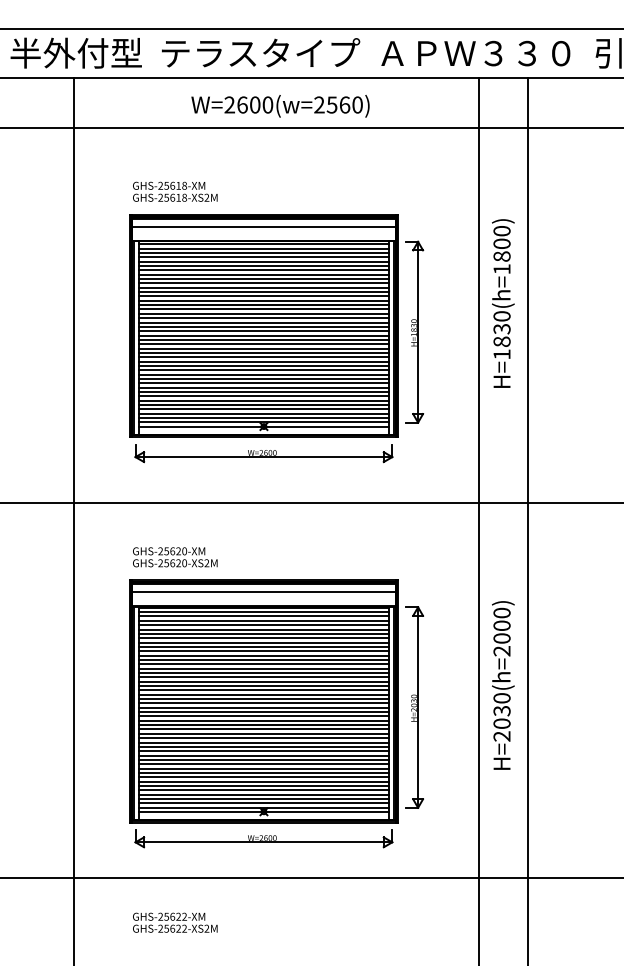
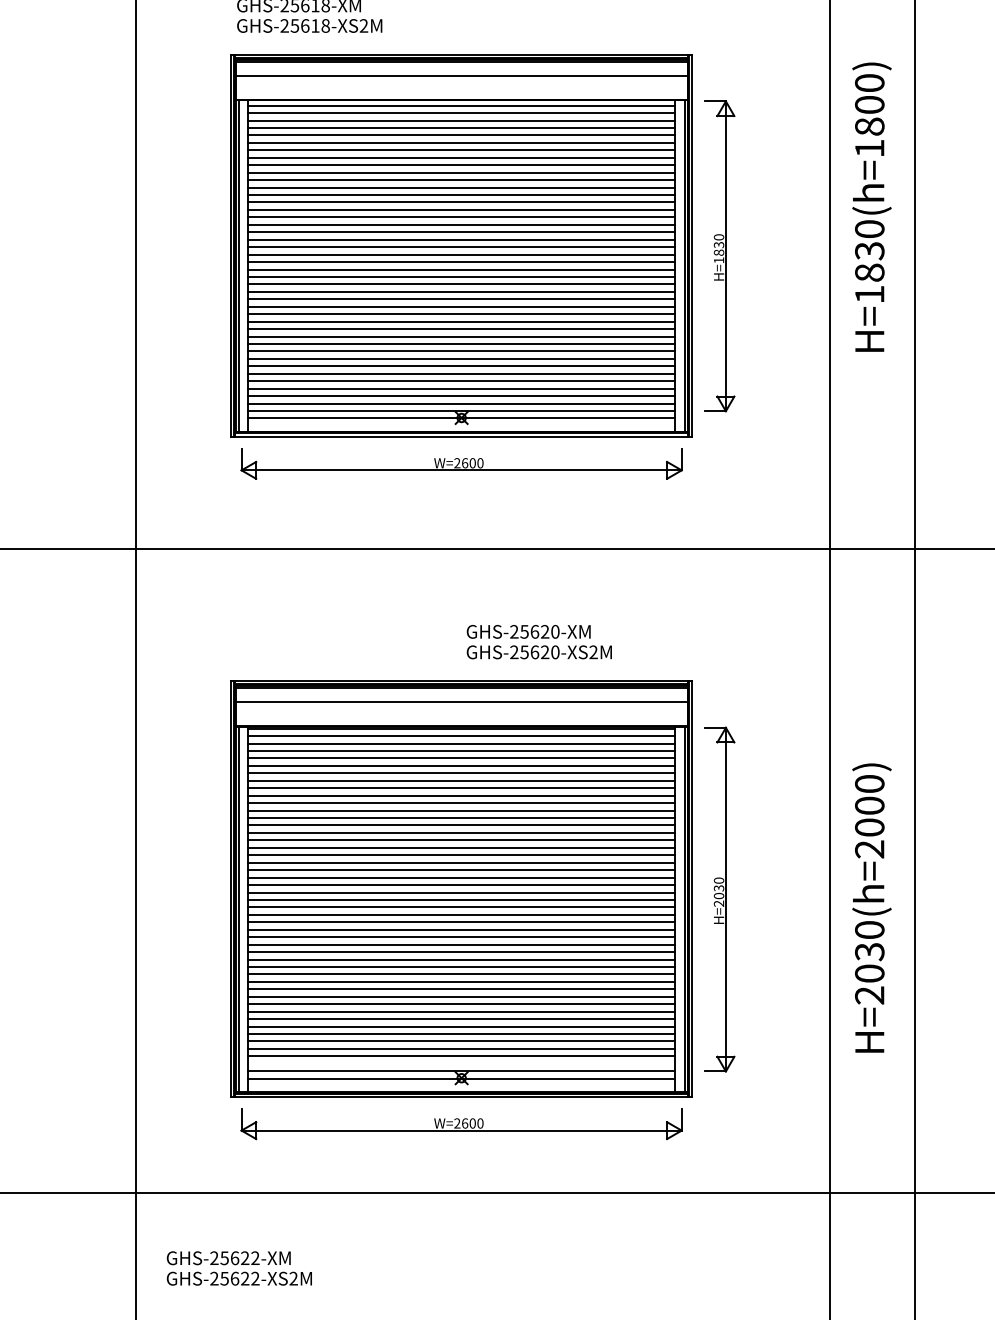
text: (175, 557) -> (539, 642), moved
text: (503, 685) -> (872, 908), moved
line: (263, 803) -> (460, 1064), removed
text: (175, 922) -> (239, 1268), moved

